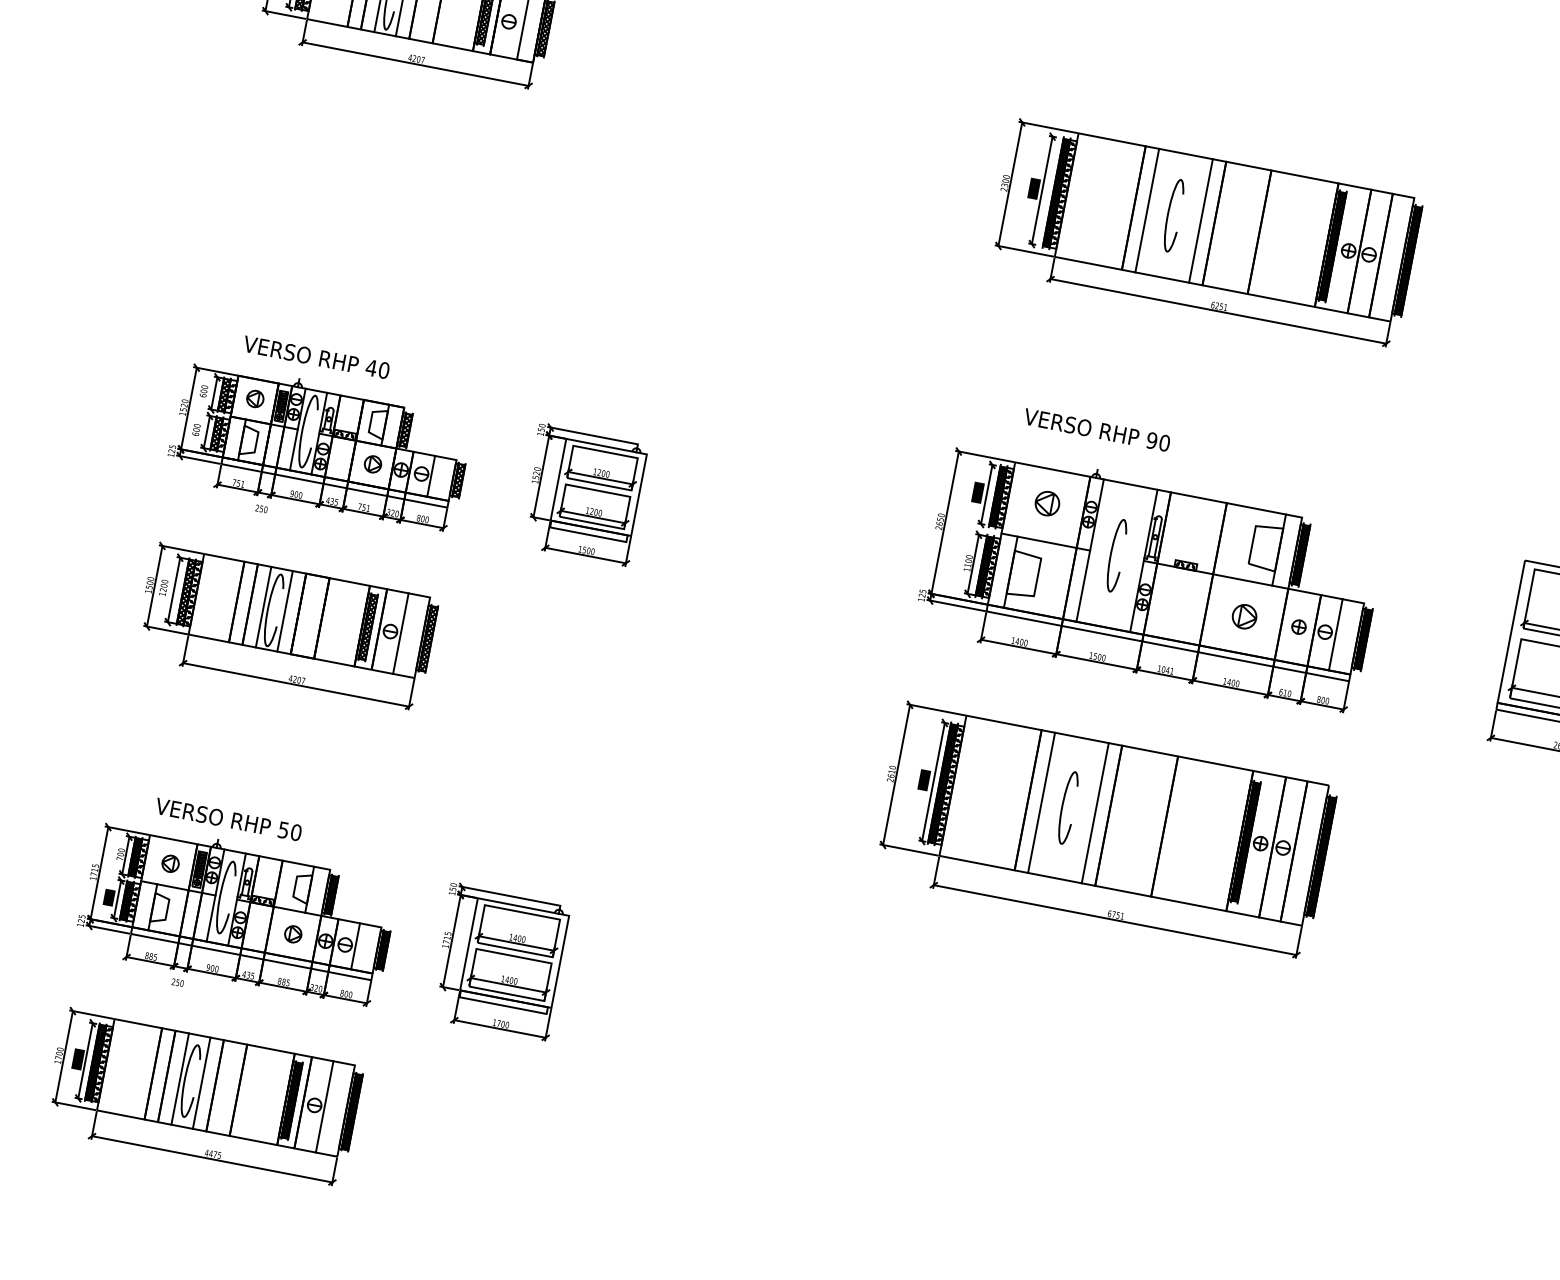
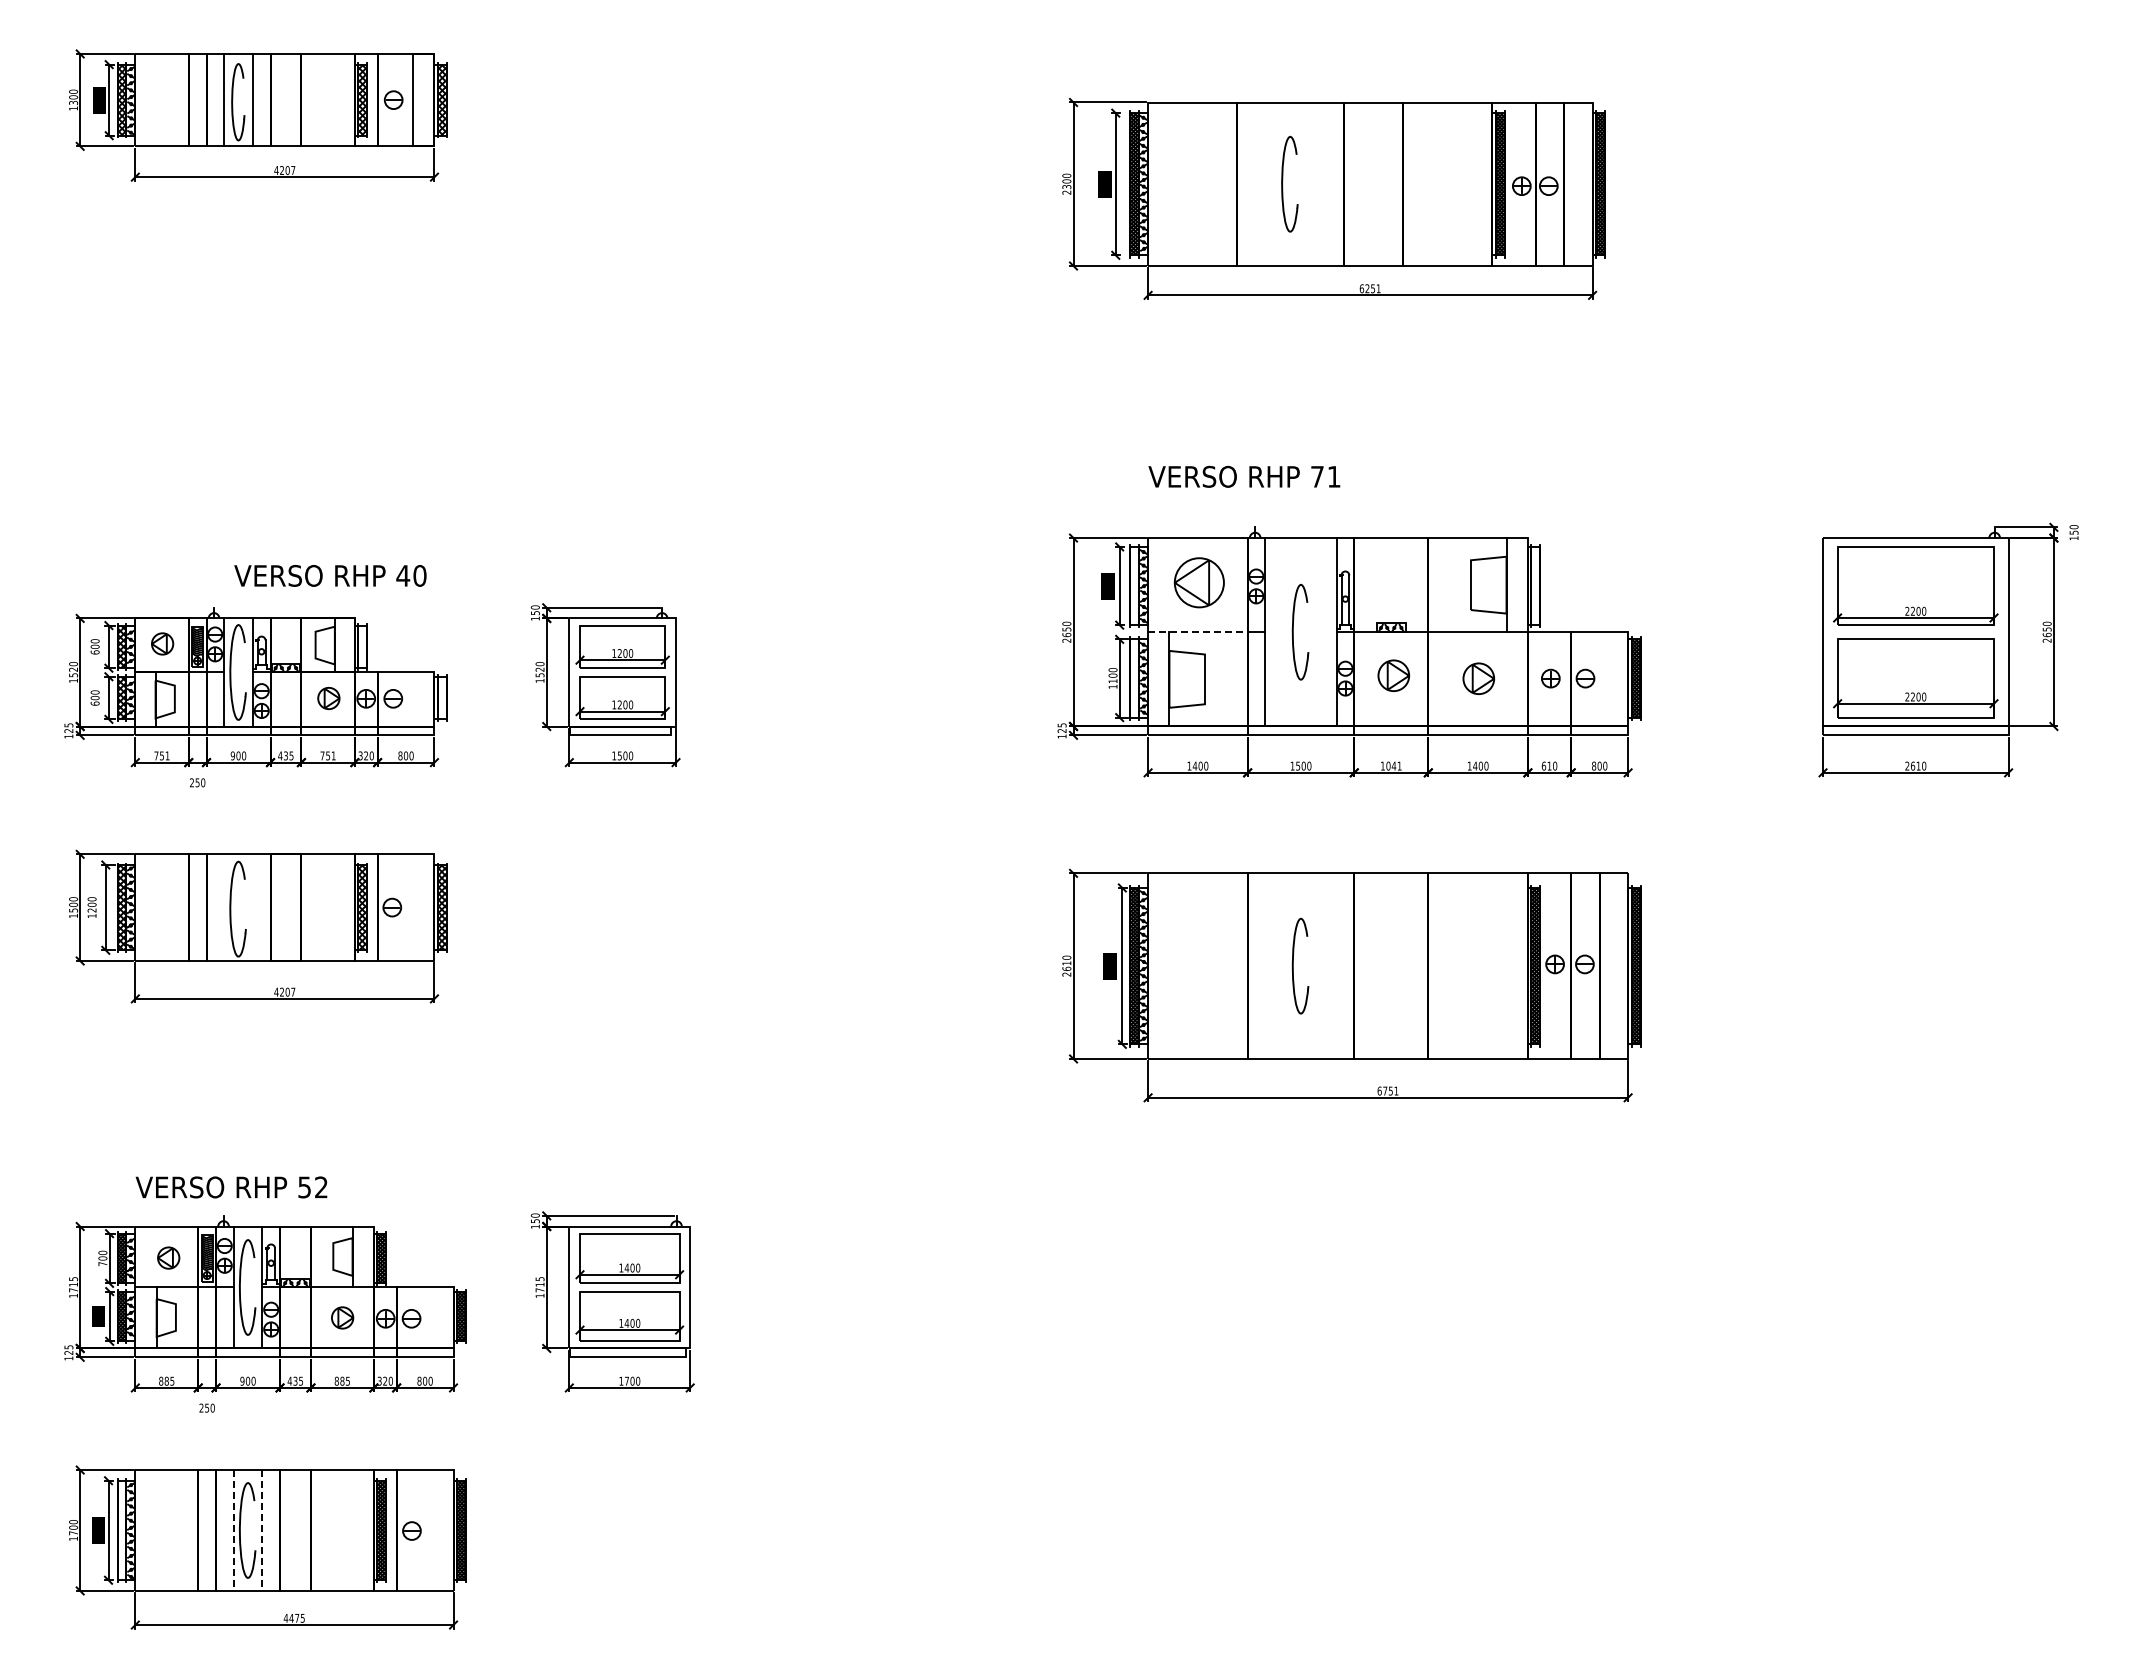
line: (1147, 210) -> (1254, 184), removed
line: (1200, 221) -> (1325, 184), removed
text: (316, 357) -> (330, 575), moved
hatch: (405, 430) -> (362, 646), removed
text: (1158, 441) -> (1325, 476), 90 -> 71
line: (431, 476) -> (406, 699), removed
hatch: (458, 480) -> (442, 697), removed
hatch: (998, 496) -> (1134, 585), removed
part: (1047, 503) -> (1199, 582), size x1.6
line: (1038, 540) -> (1197, 632), solid -> dashed
hatch: (1300, 554) -> (1535, 585), removed
hatch: (984, 566) -> (1134, 678), removed
part: (1180, 601) -> (1393, 675), added
line: (263, 607) -> (224, 907), removed
line: (284, 611) -> (252, 907), removed
line: (401, 633) -> (406, 907), removed
line: (1335, 634) -> (1599, 679), removed
line: (1041, 802) -> (1265, 965), removed
line: (1095, 812) -> (1336, 965), removed
text: (296, 832) -> (321, 1187), 50 -> 52
line: (355, 946) -> (425, 1317), removed
hatch: (95, 1062) -> (121, 1530), removed
line: (179, 1079) -> (233, 1530), solid -> dashed
line: (201, 1083) -> (262, 1530), solid -> dashed
line: (324, 1106) -> (425, 1530), removed

